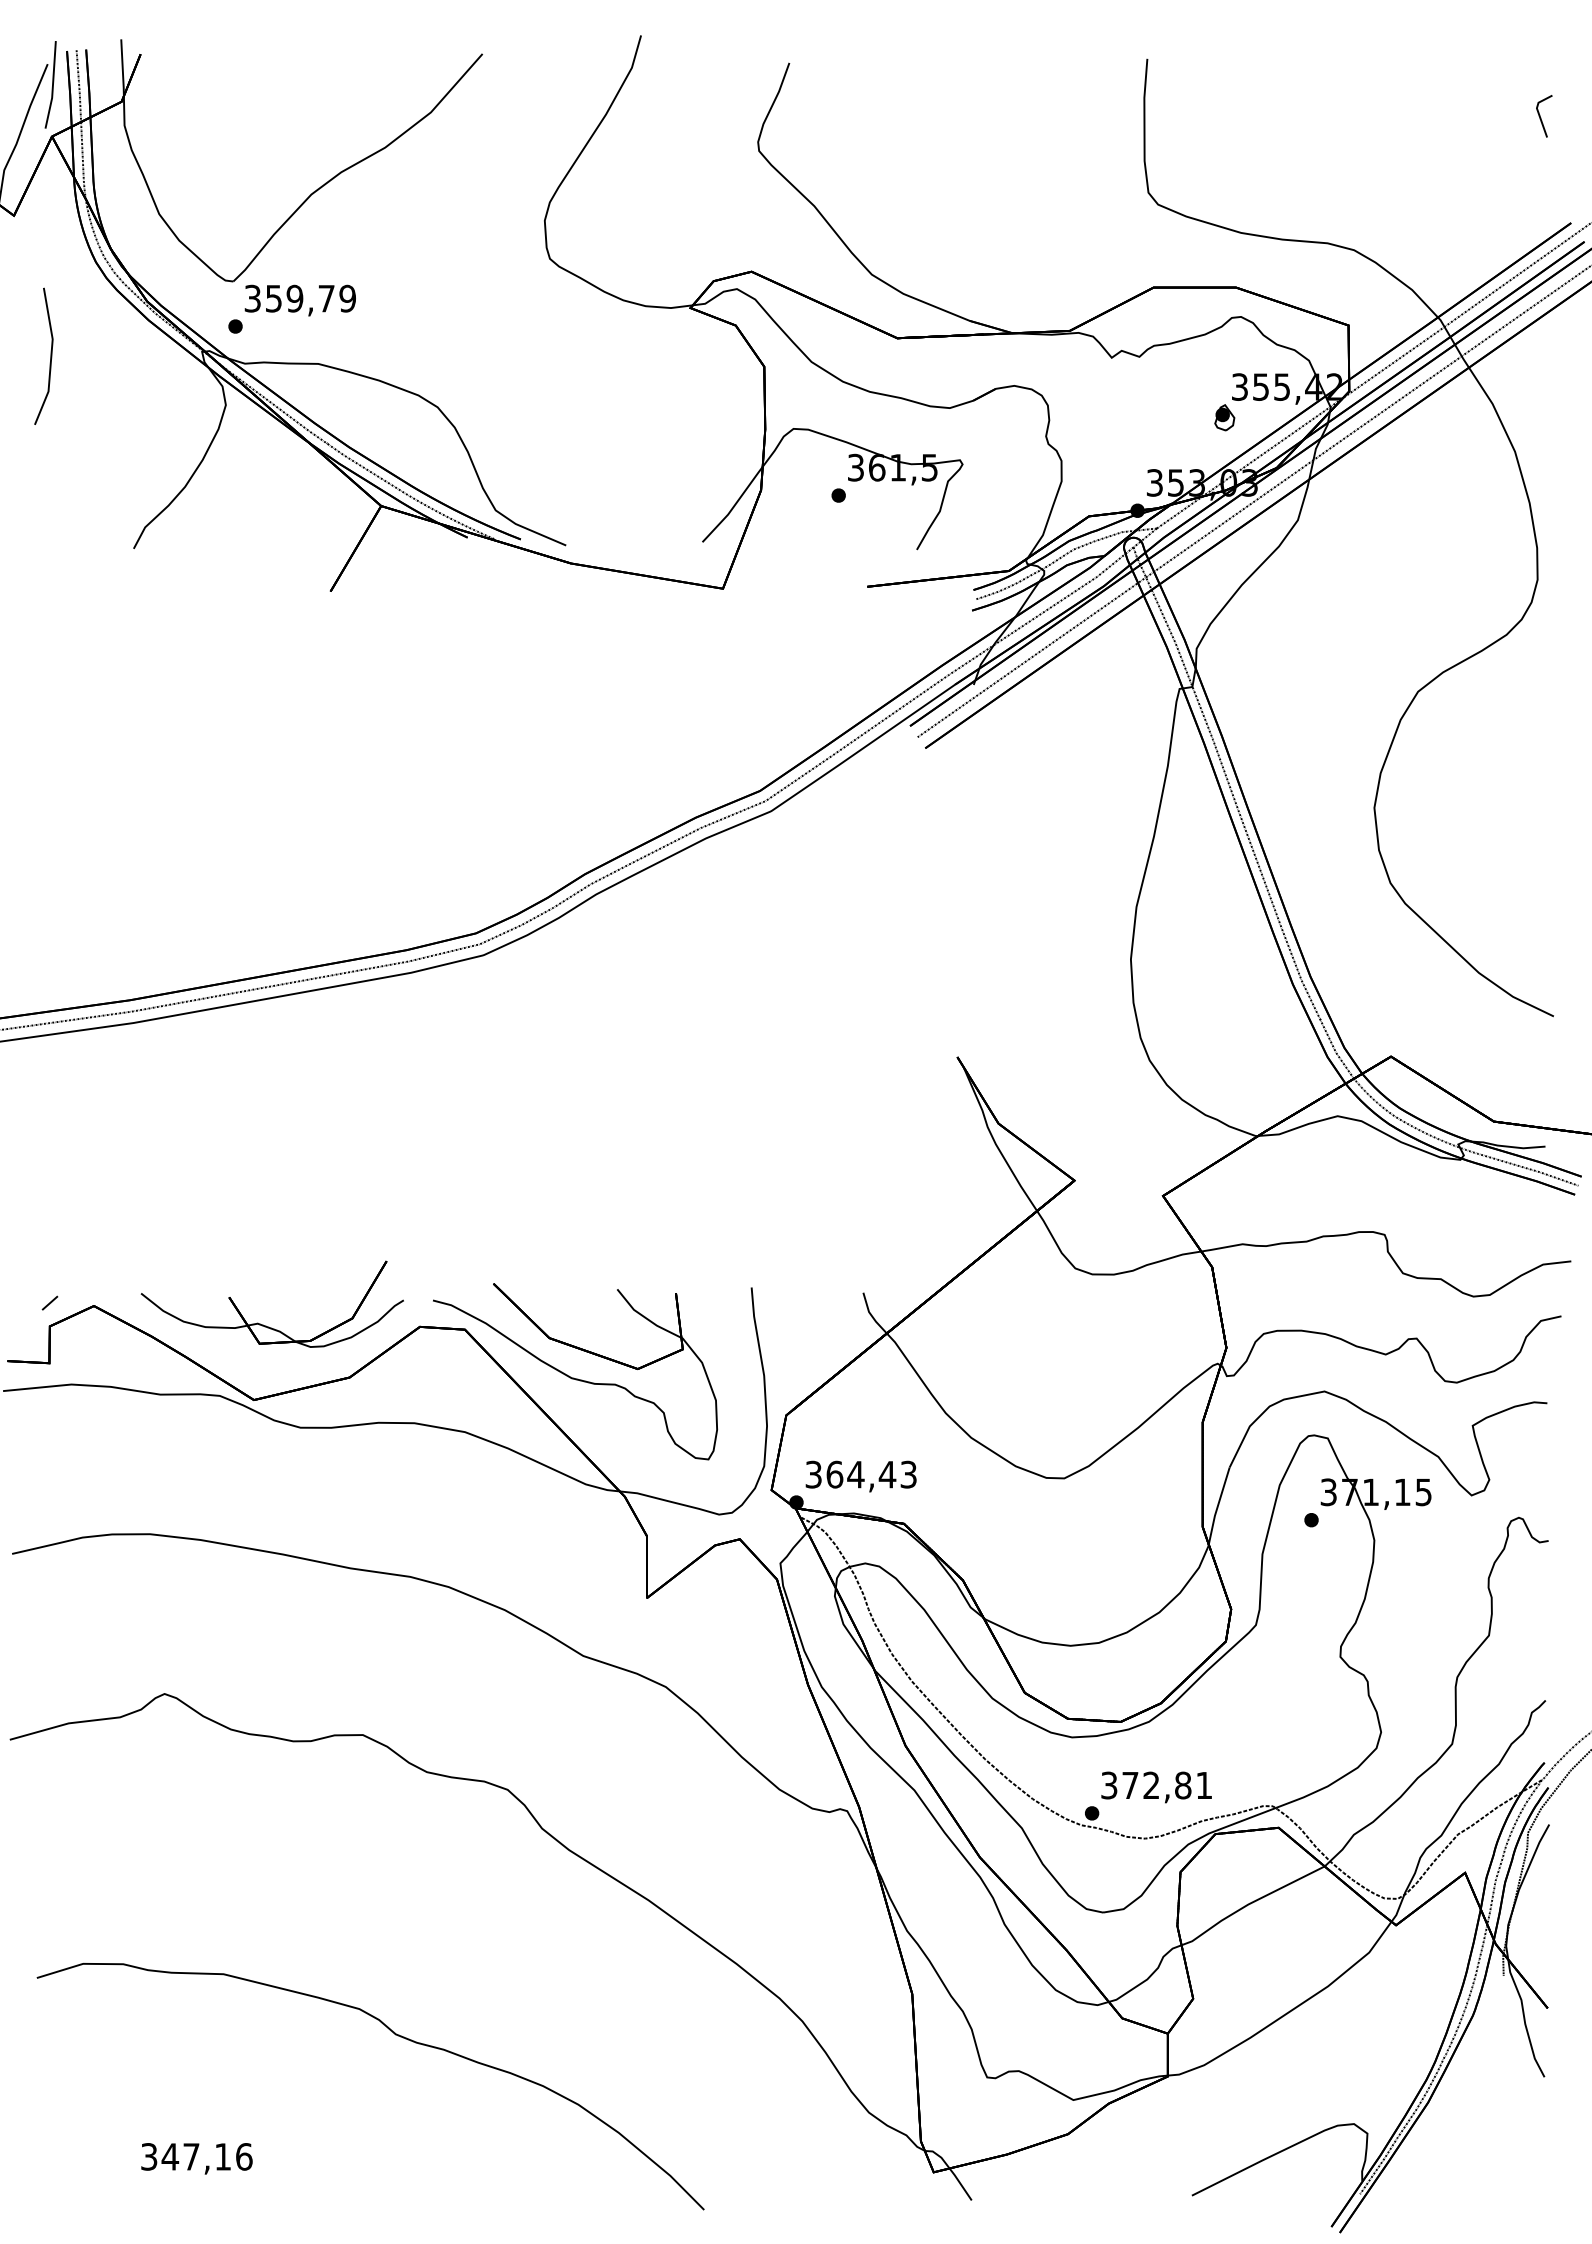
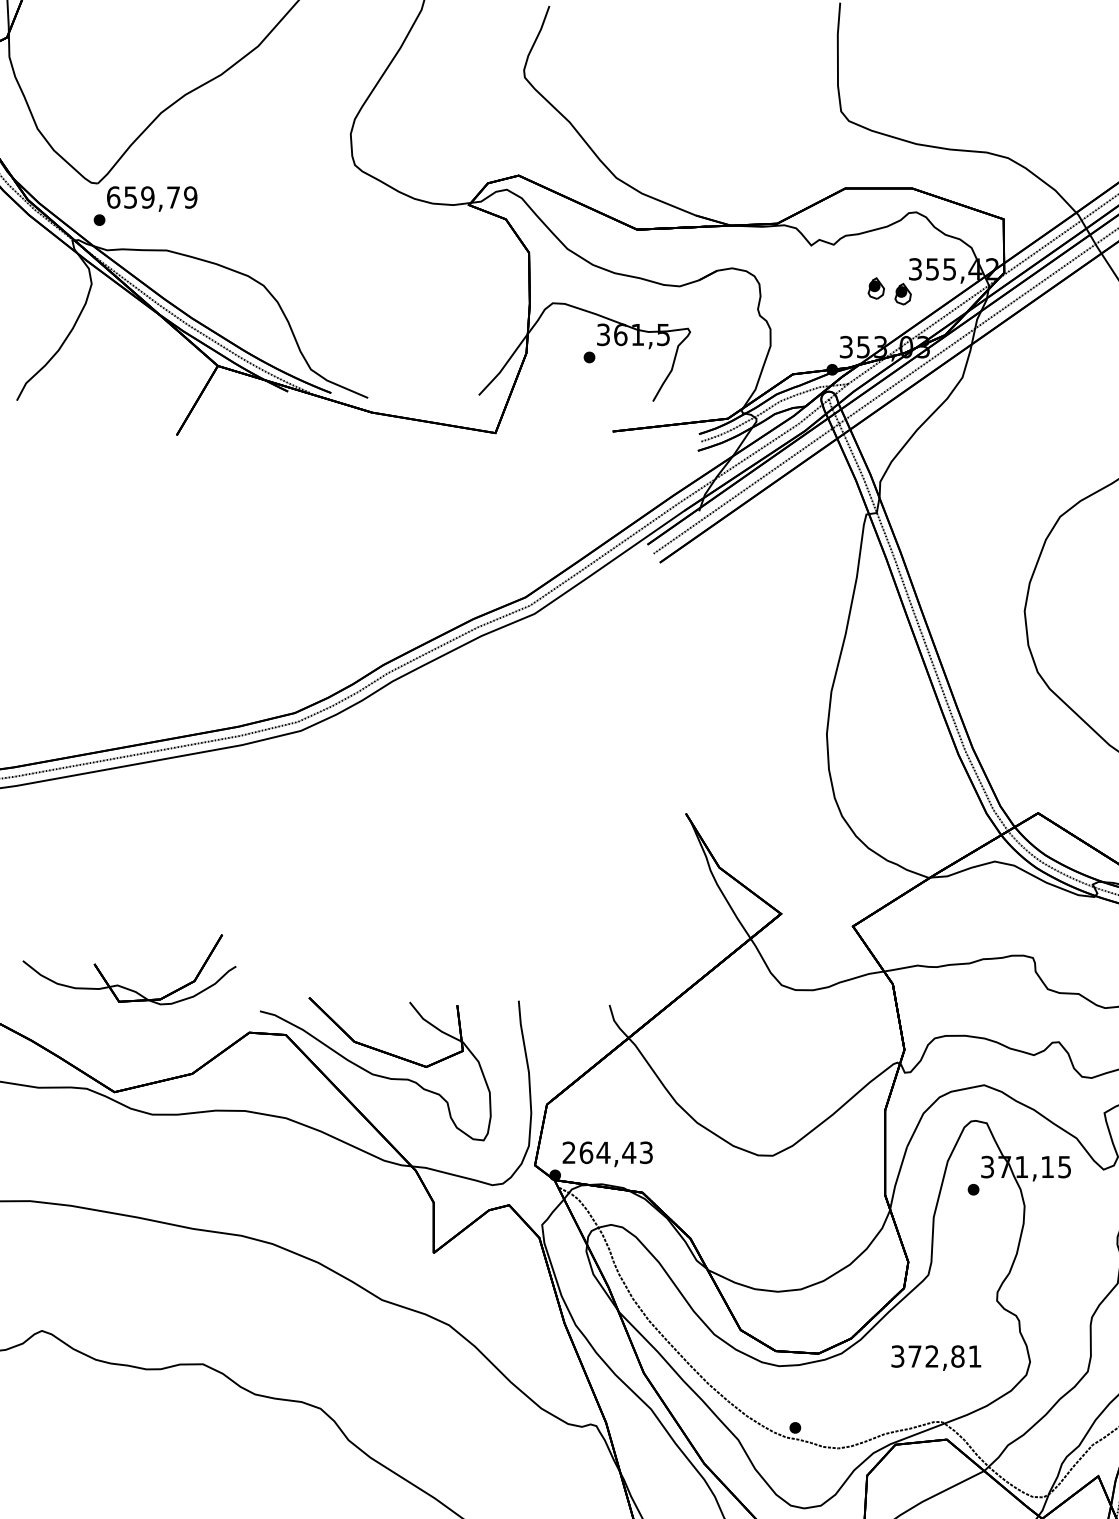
text: (252, 298) -> (113, 197), 359,79 -> 659,79
part: (1191, 410) -> (876, 288), added
part: (263, 1324) -> (122, 986), moved
text: (813, 1474) -> (569, 1152), 364,43 -> 264,43
text: (1156, 1787) -> (936, 1358), moved

